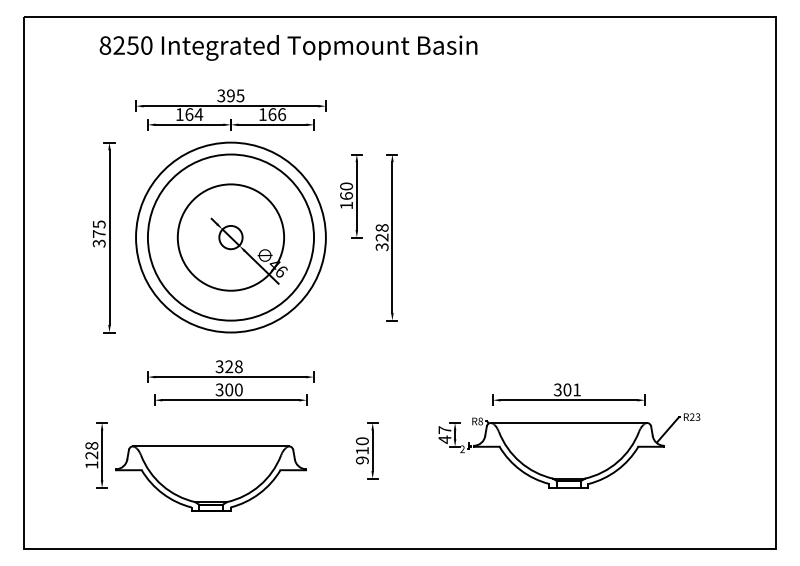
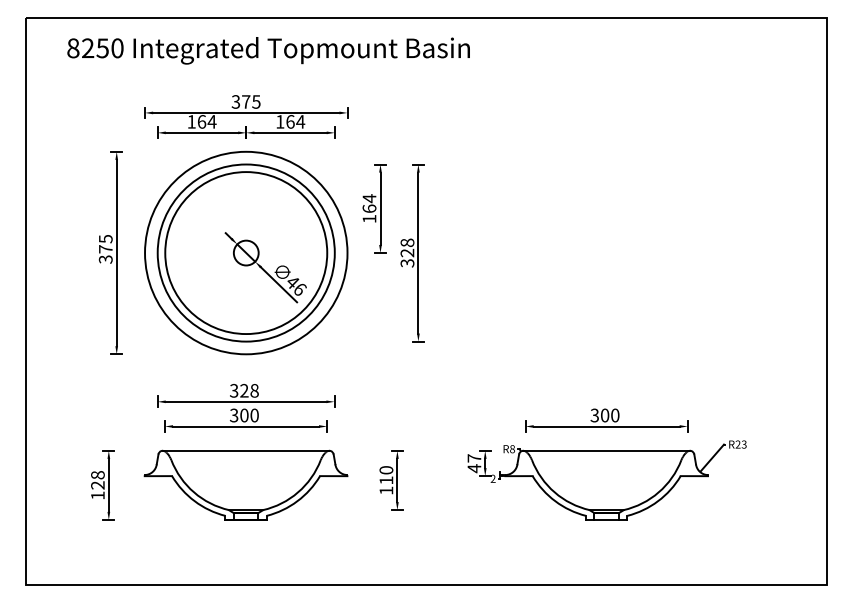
text: (288, 47) -> (268, 50), moved
text: (231, 95) -> (246, 101), 395 -> 375
text: (281, 114) -> (300, 121), 166 -> 164
text: (346, 186) -> (369, 198), 160 -> 164
circle: (231, 237) -> (246, 253), size x1.43
text: (577, 389) -> (615, 415), 301 -> 300
text: (362, 460) -> (386, 490), 910 -> 110
part: (210, 478) -> (245, 484), moved

